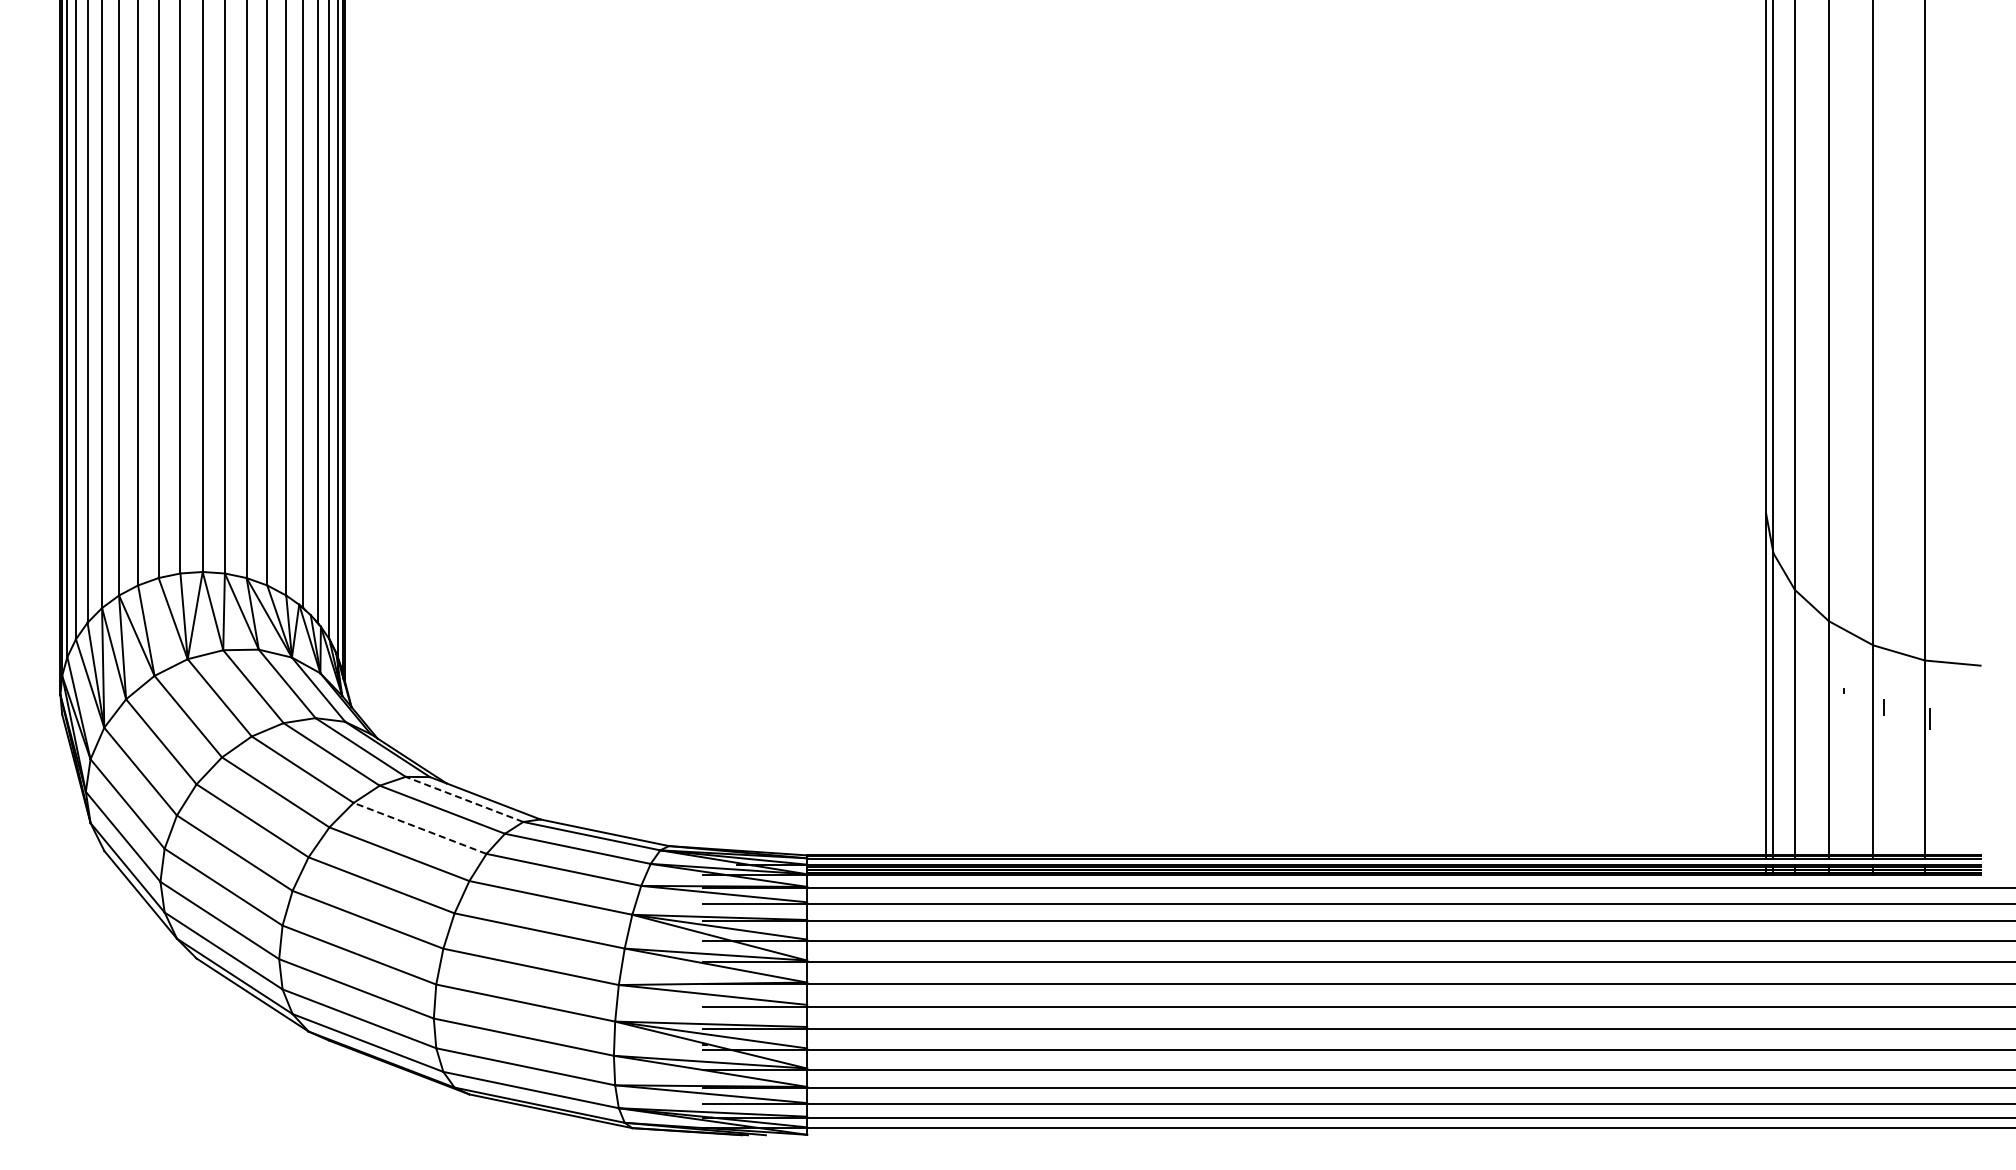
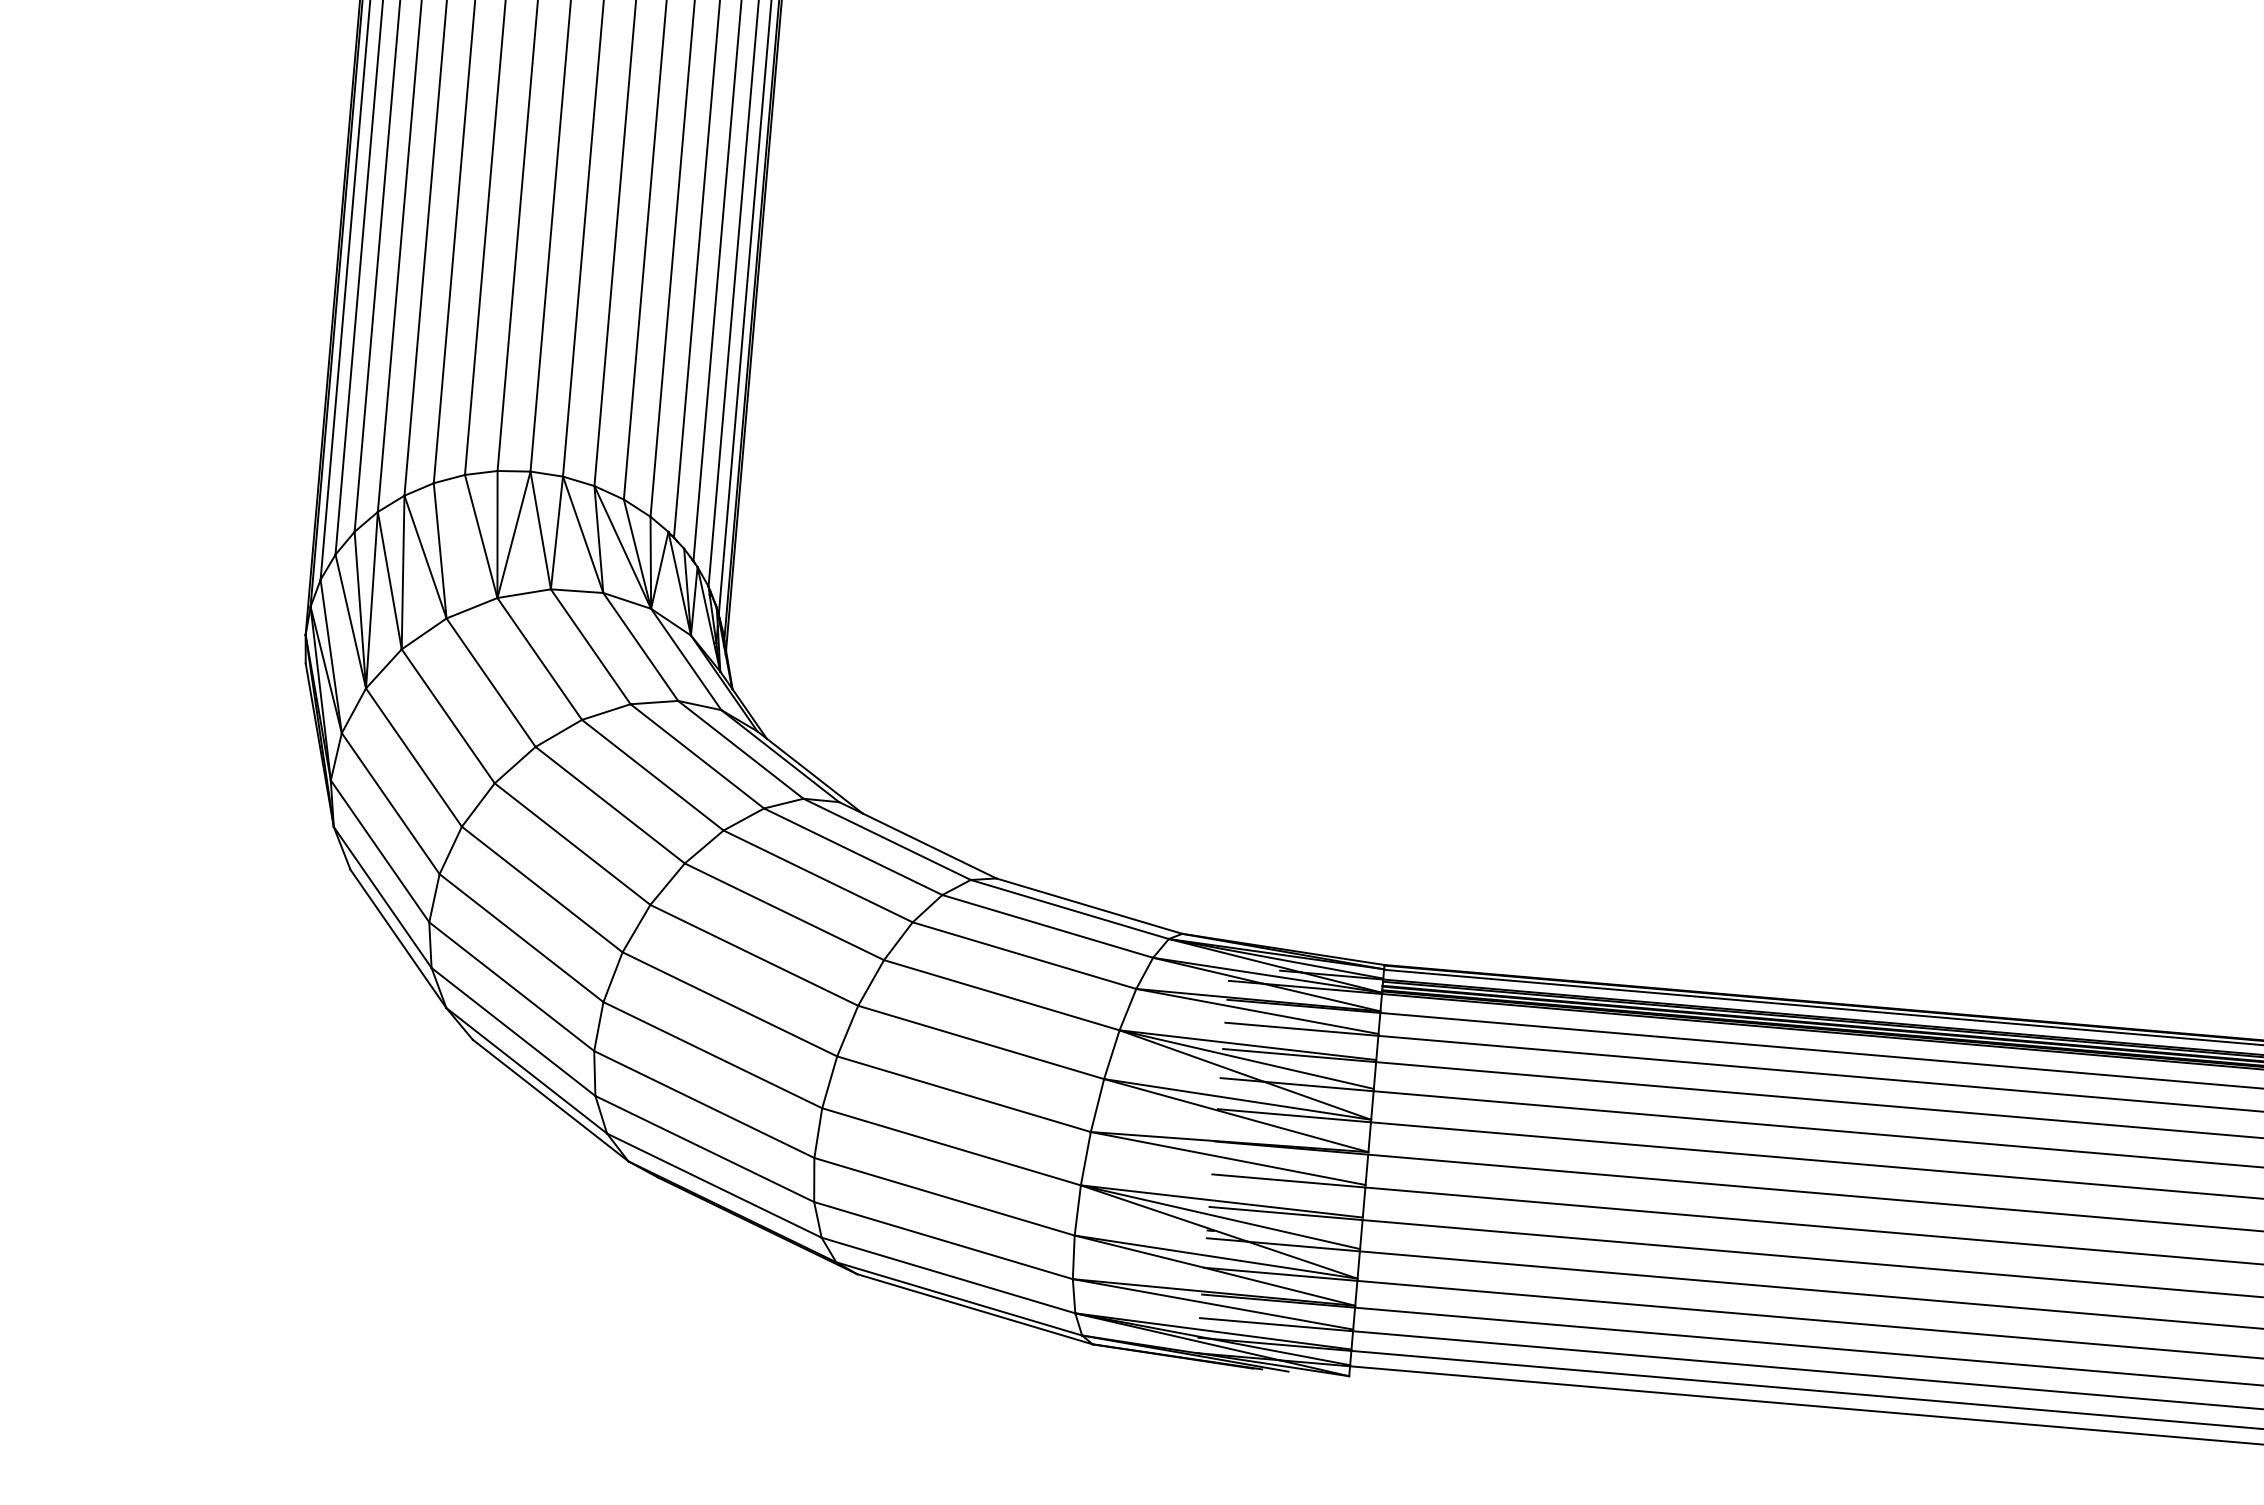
line: (464, 799) -> (887, 839), dashed -> solid
line: (419, 828) -> (817, 876), dashed -> solid

